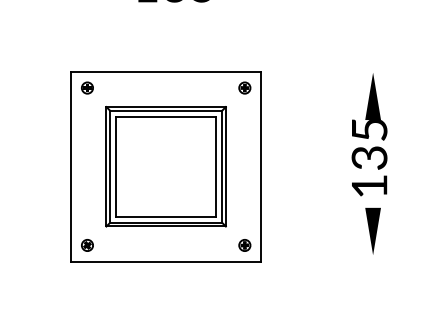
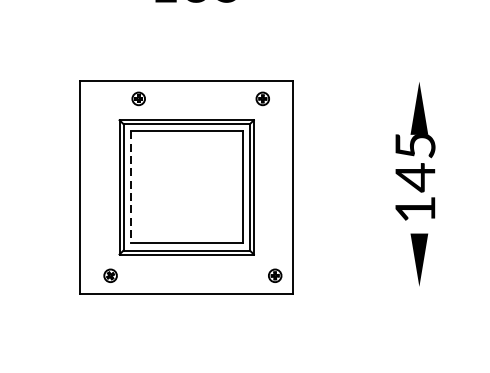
part: (87, 87) -> (138, 98), moved
part: (244, 87) -> (262, 98), moved
text: (369, 158) -> (415, 178), 135 -> 145
line: (116, 166) -> (130, 187), solid -> dashed
part: (87, 245) -> (110, 275), moved

